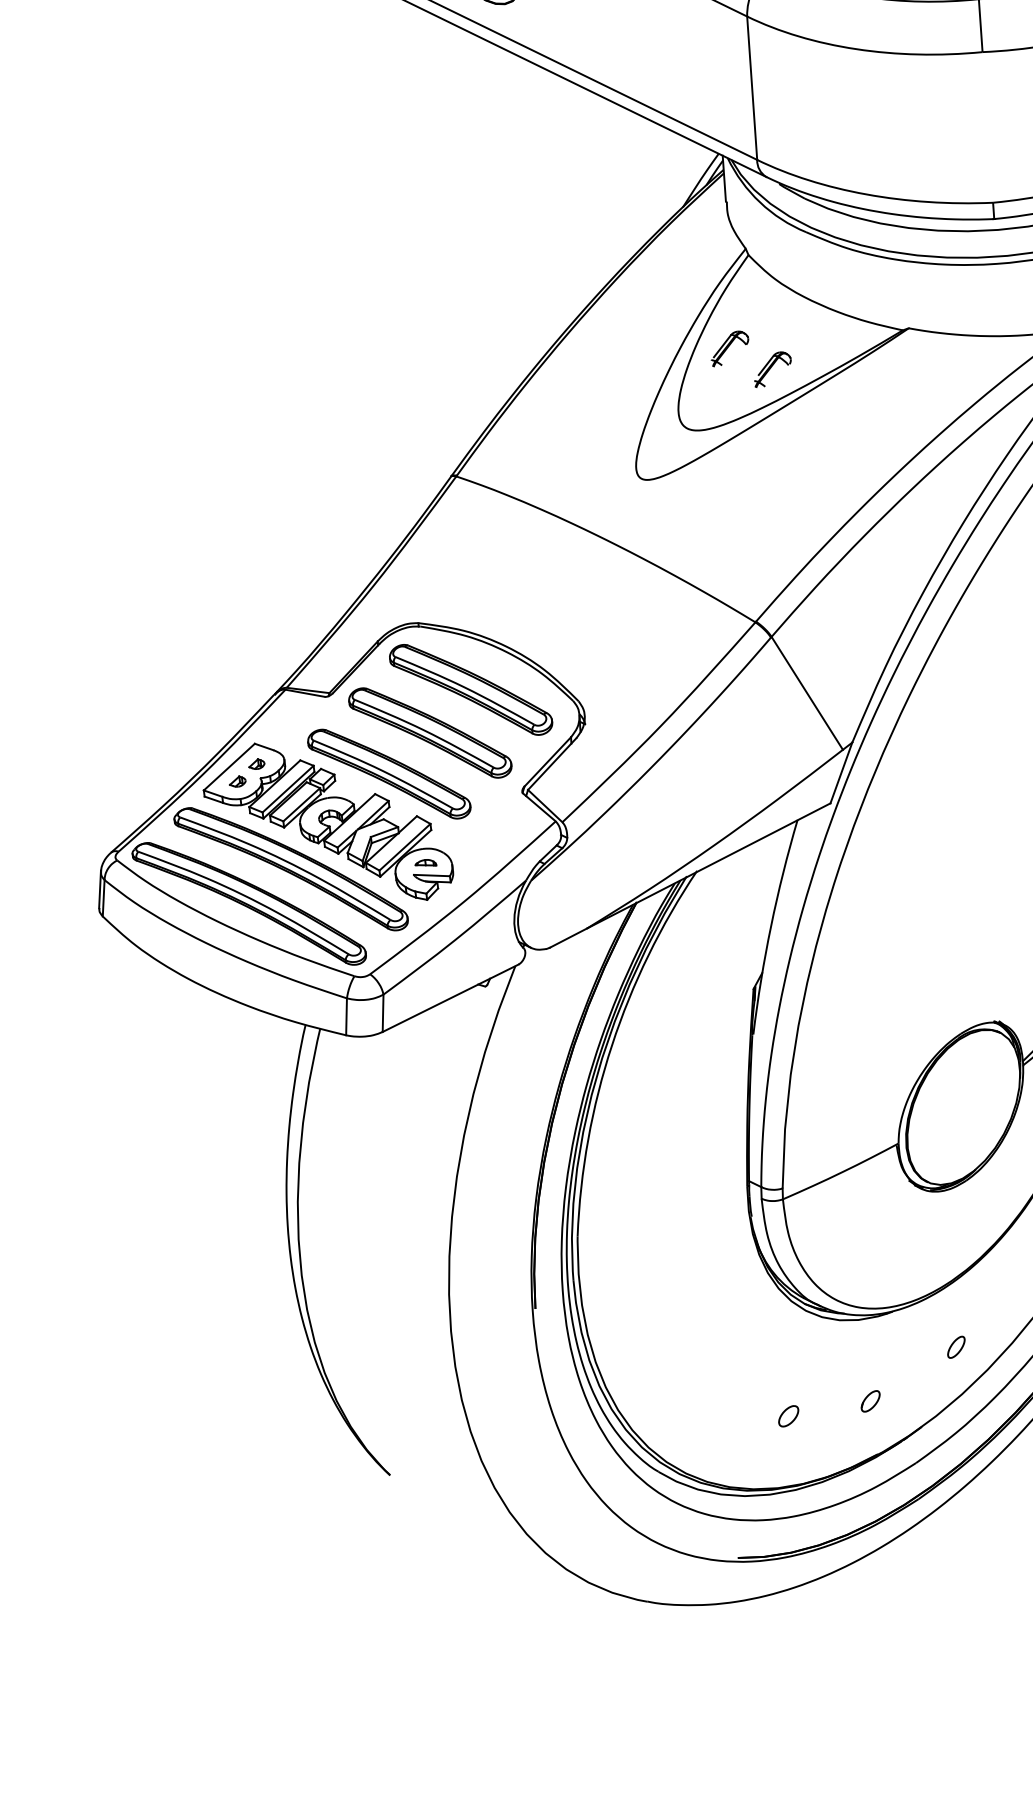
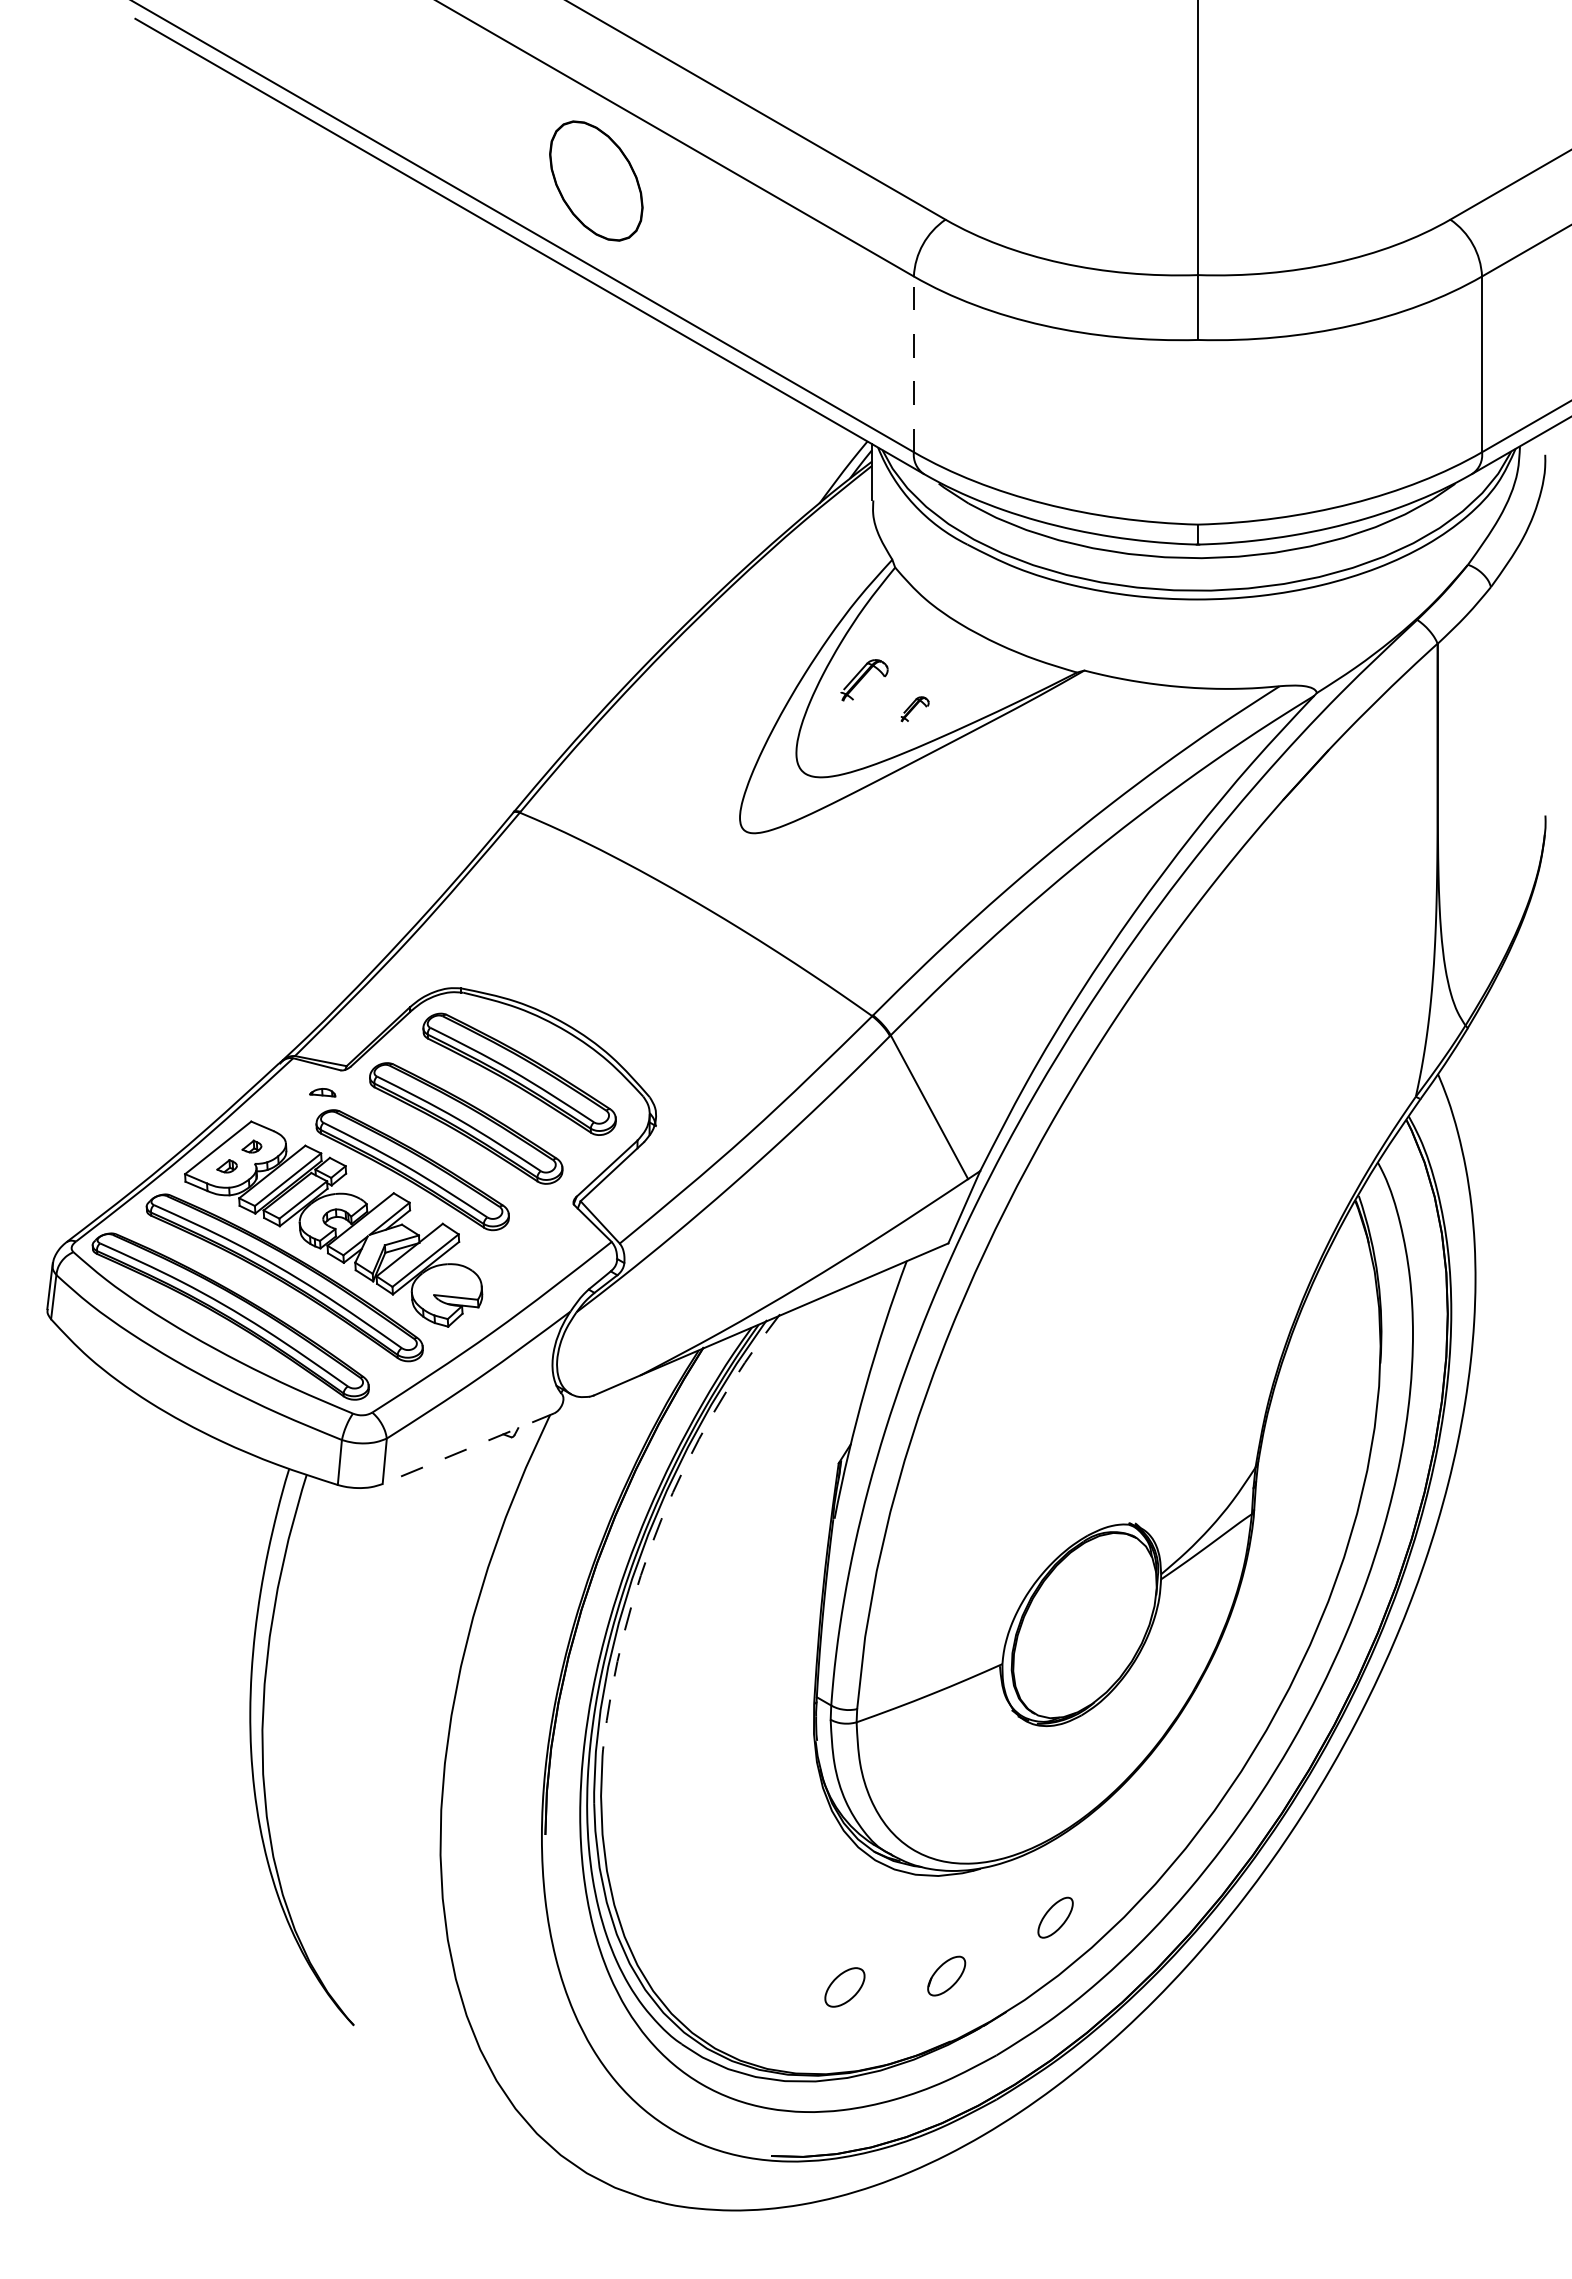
line: (751, 88) -> (913, 364), solid -> dashed
part: (772, 369) -> (914, 709), size x0.6
part: (425, 862) -> (322, 1092), moved
line: (450, 998) -> (468, 1448), solid -> dashed
arc: (612, 1044) -> (661, 1519), solid -> dashed
part: (956, 1347) -> (1055, 1917), size x1.6
part: (869, 1401) -> (945, 1976), size x1.6
part: (788, 1416) -> (845, 1987), size x1.6

